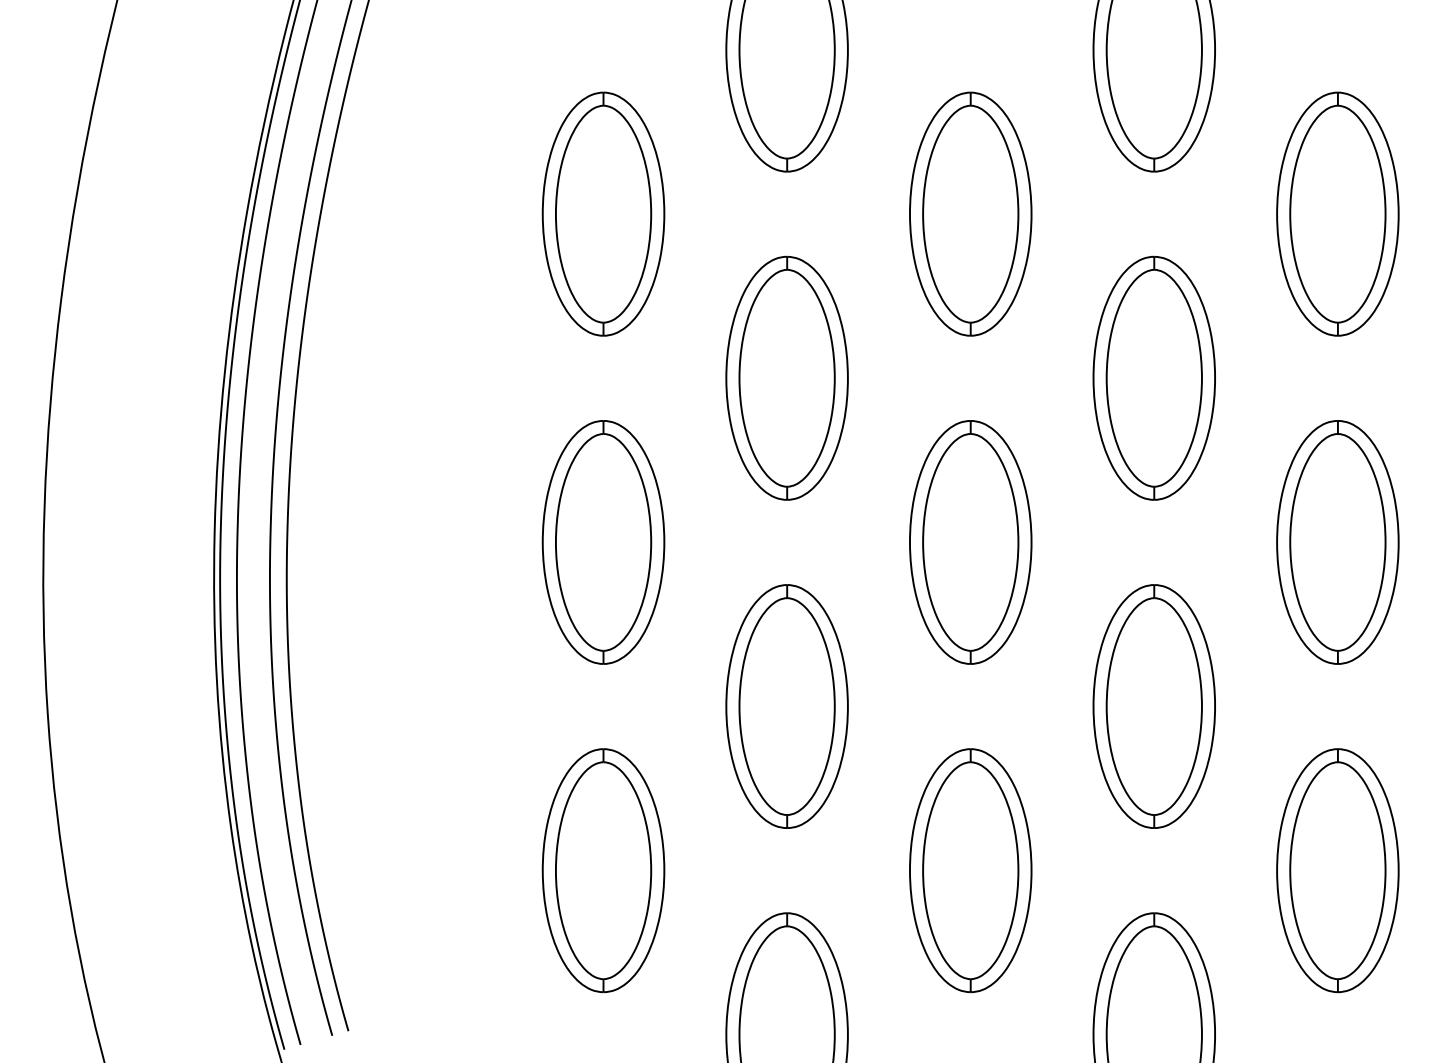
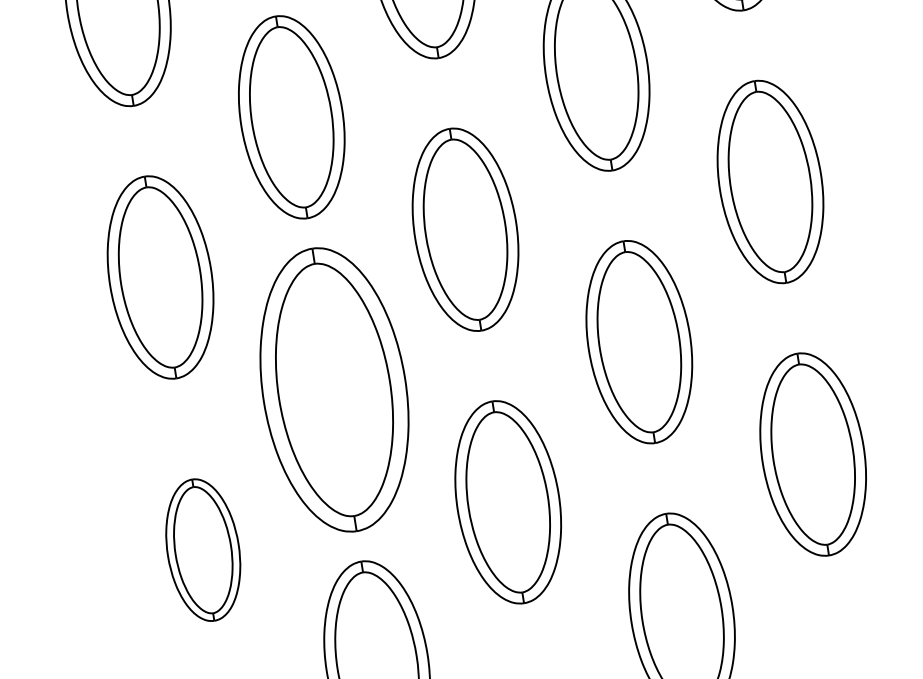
part: (786, 706) -> (333, 389), size x1.4
part: (603, 870) -> (203, 549), size x0.7

